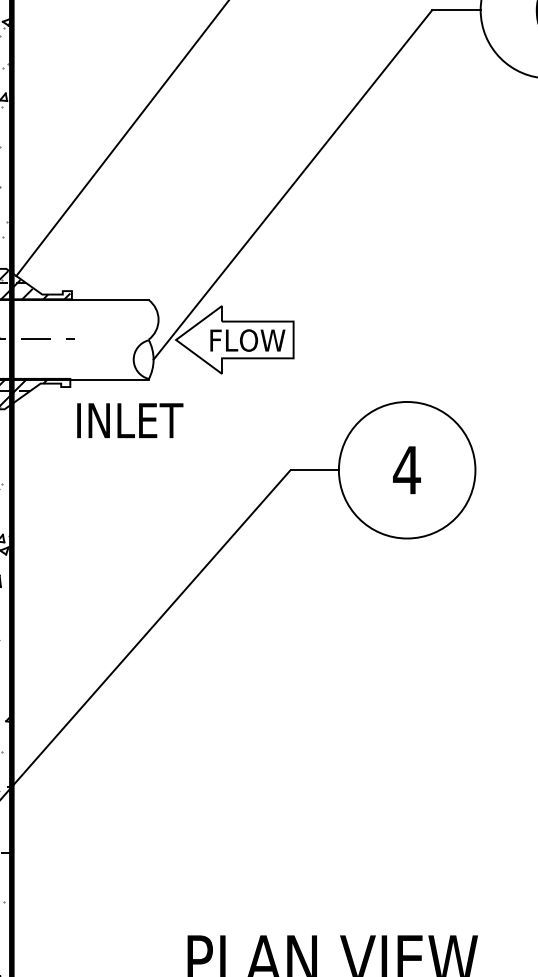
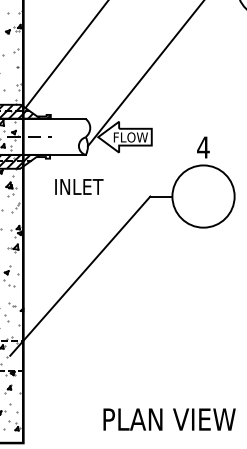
text: (130, 419) -> (79, 186), moved
text: (407, 470) -> (203, 147), moved

